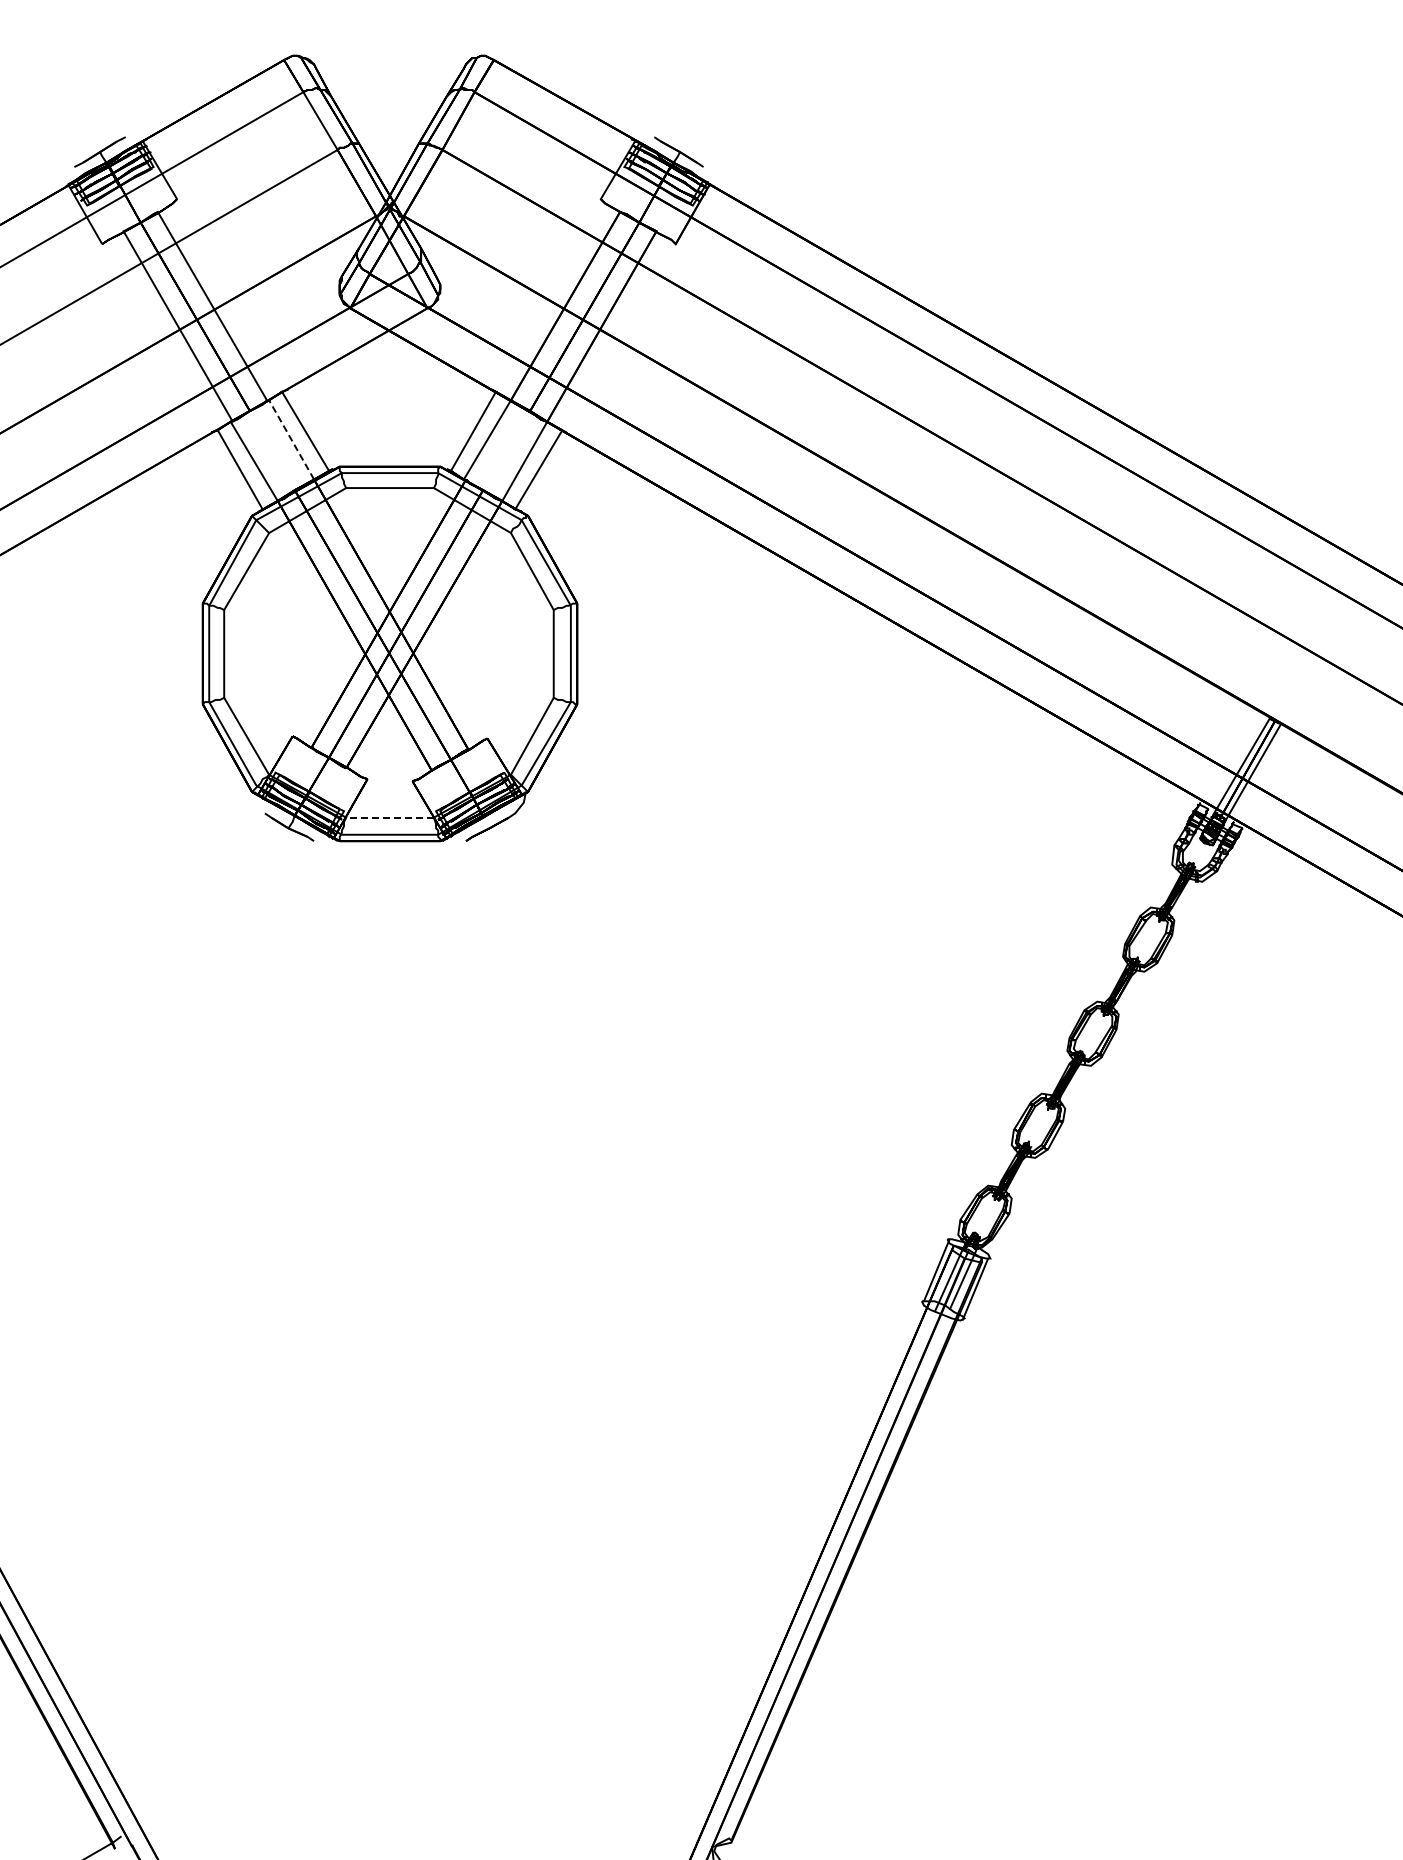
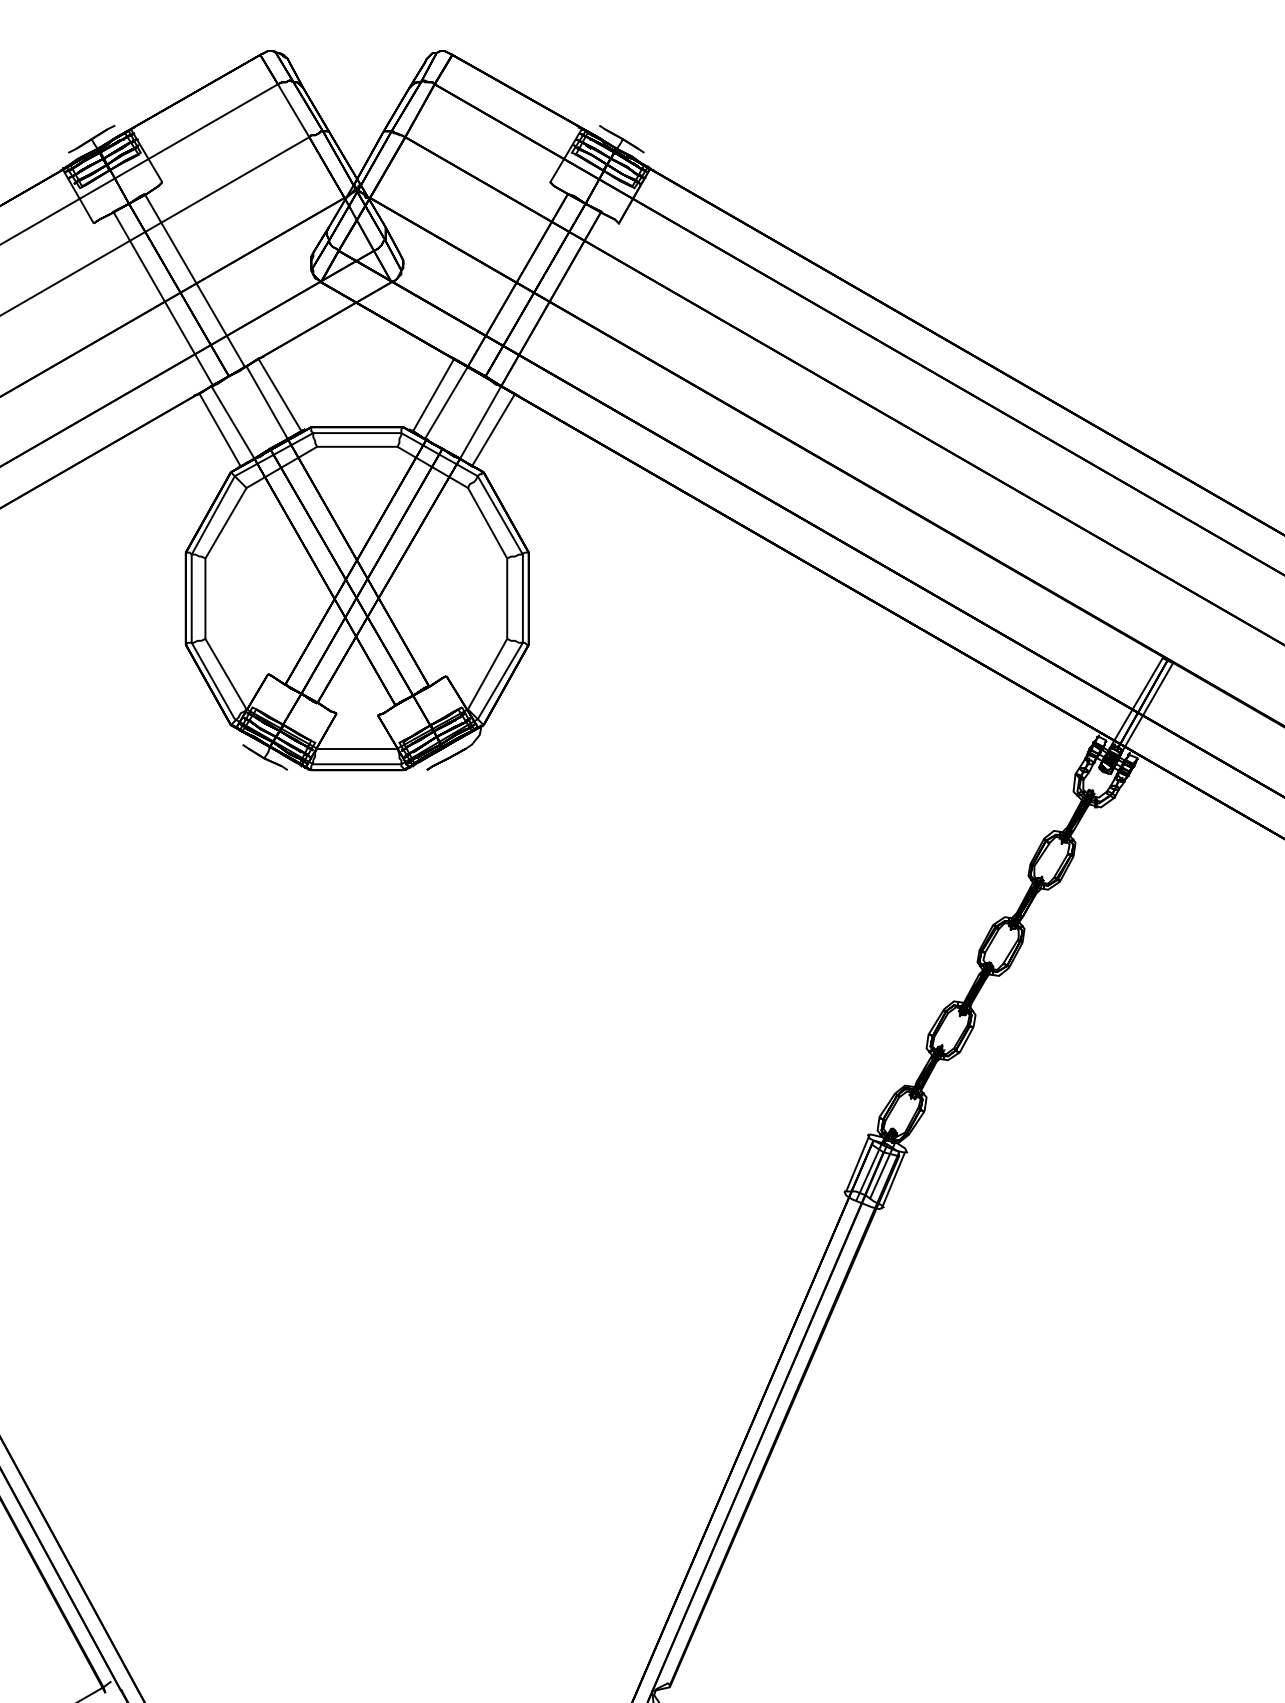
line: (291, 439) -> (267, 402), dashed -> solid
line: (390, 817) -> (357, 748), dashed -> solid

